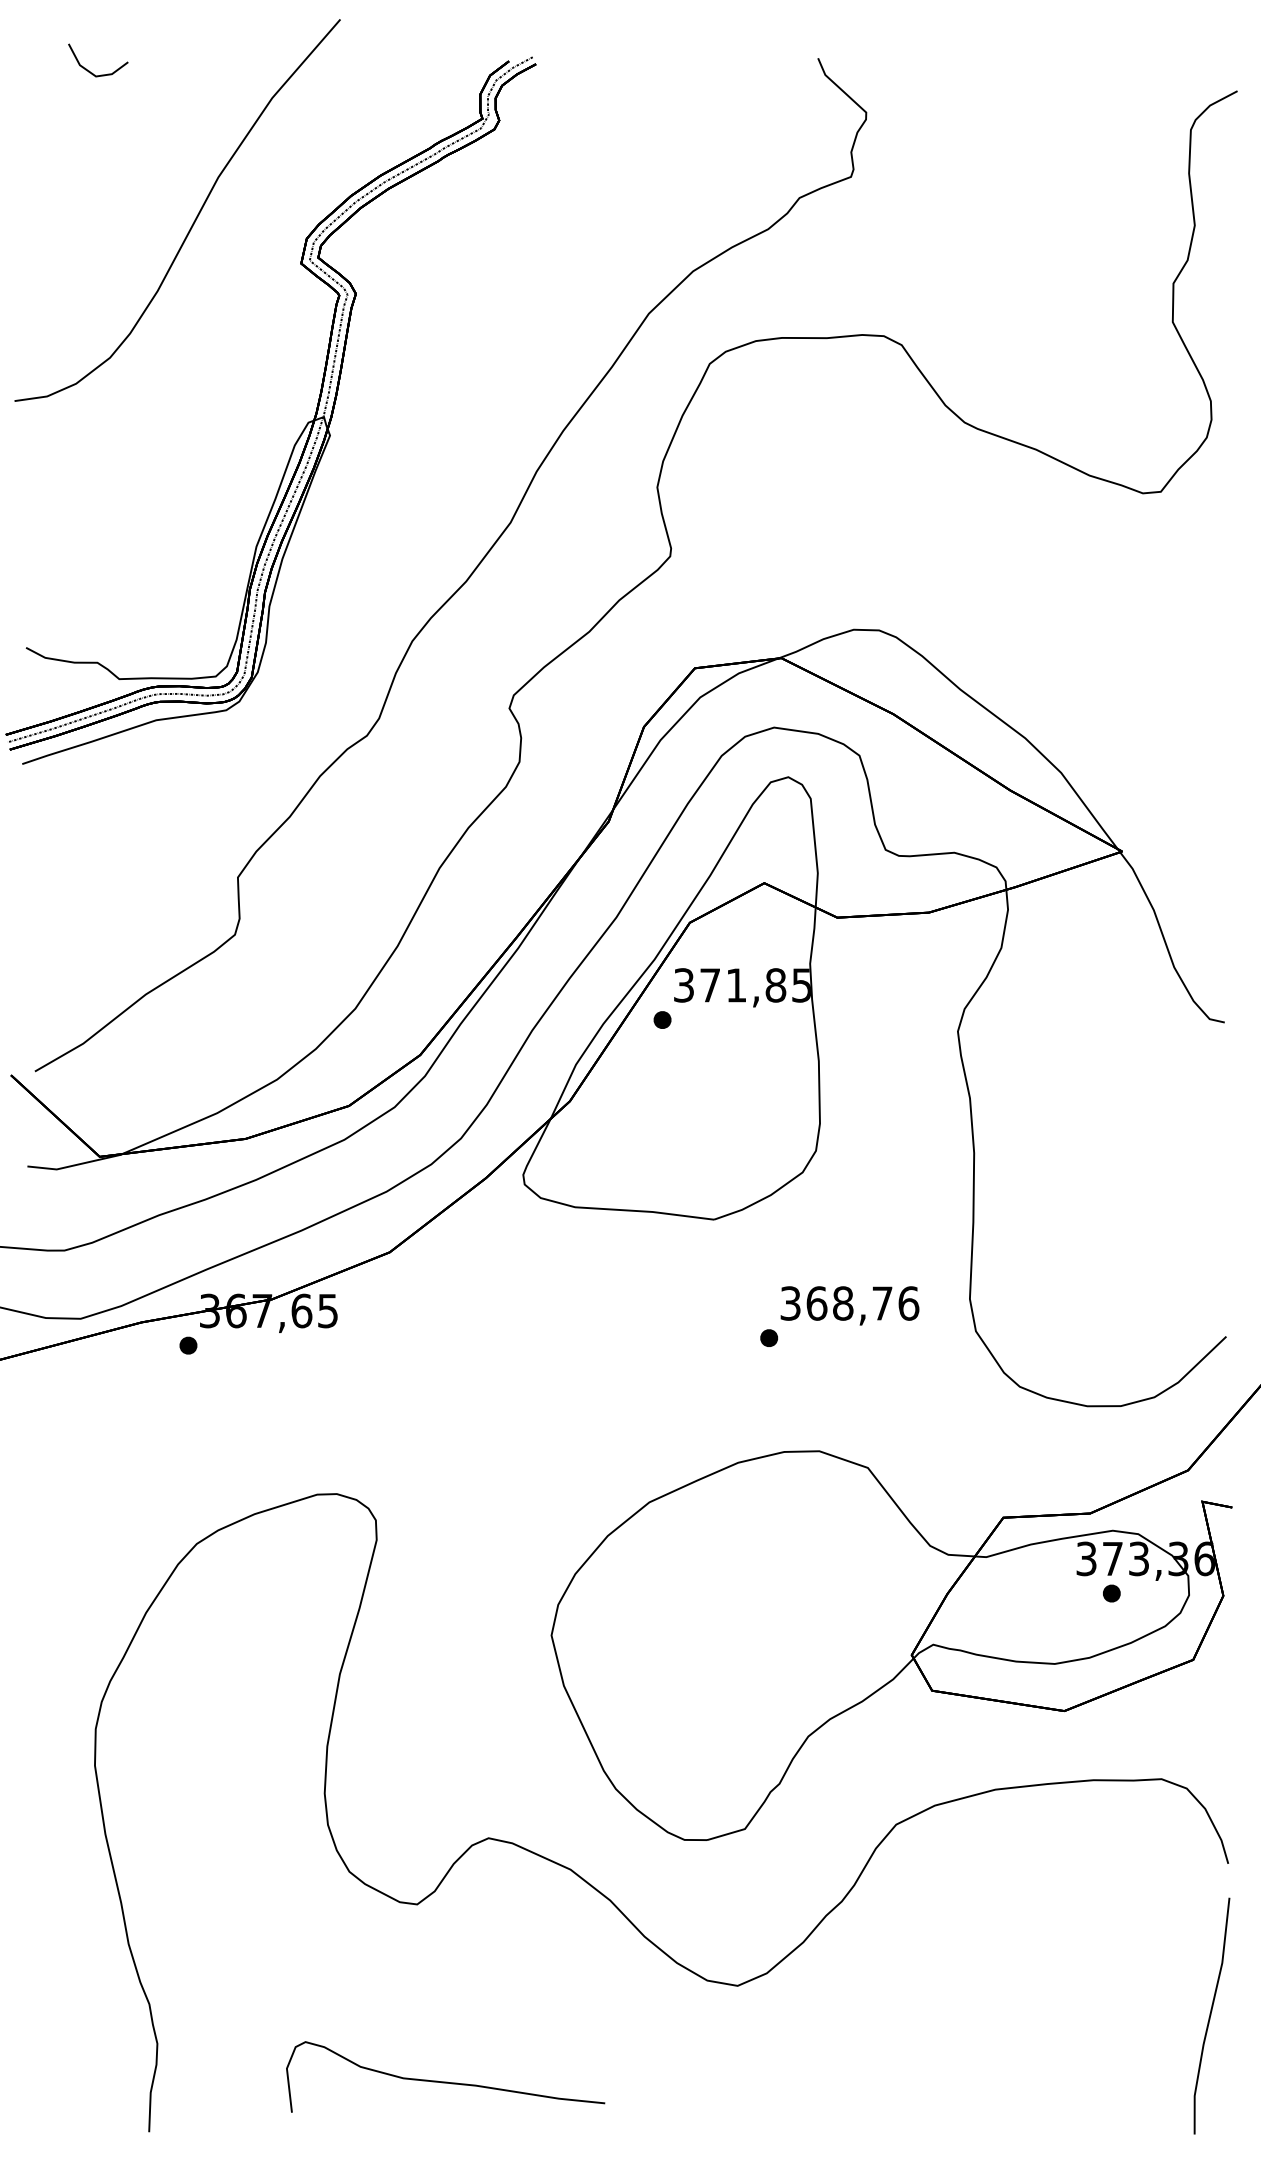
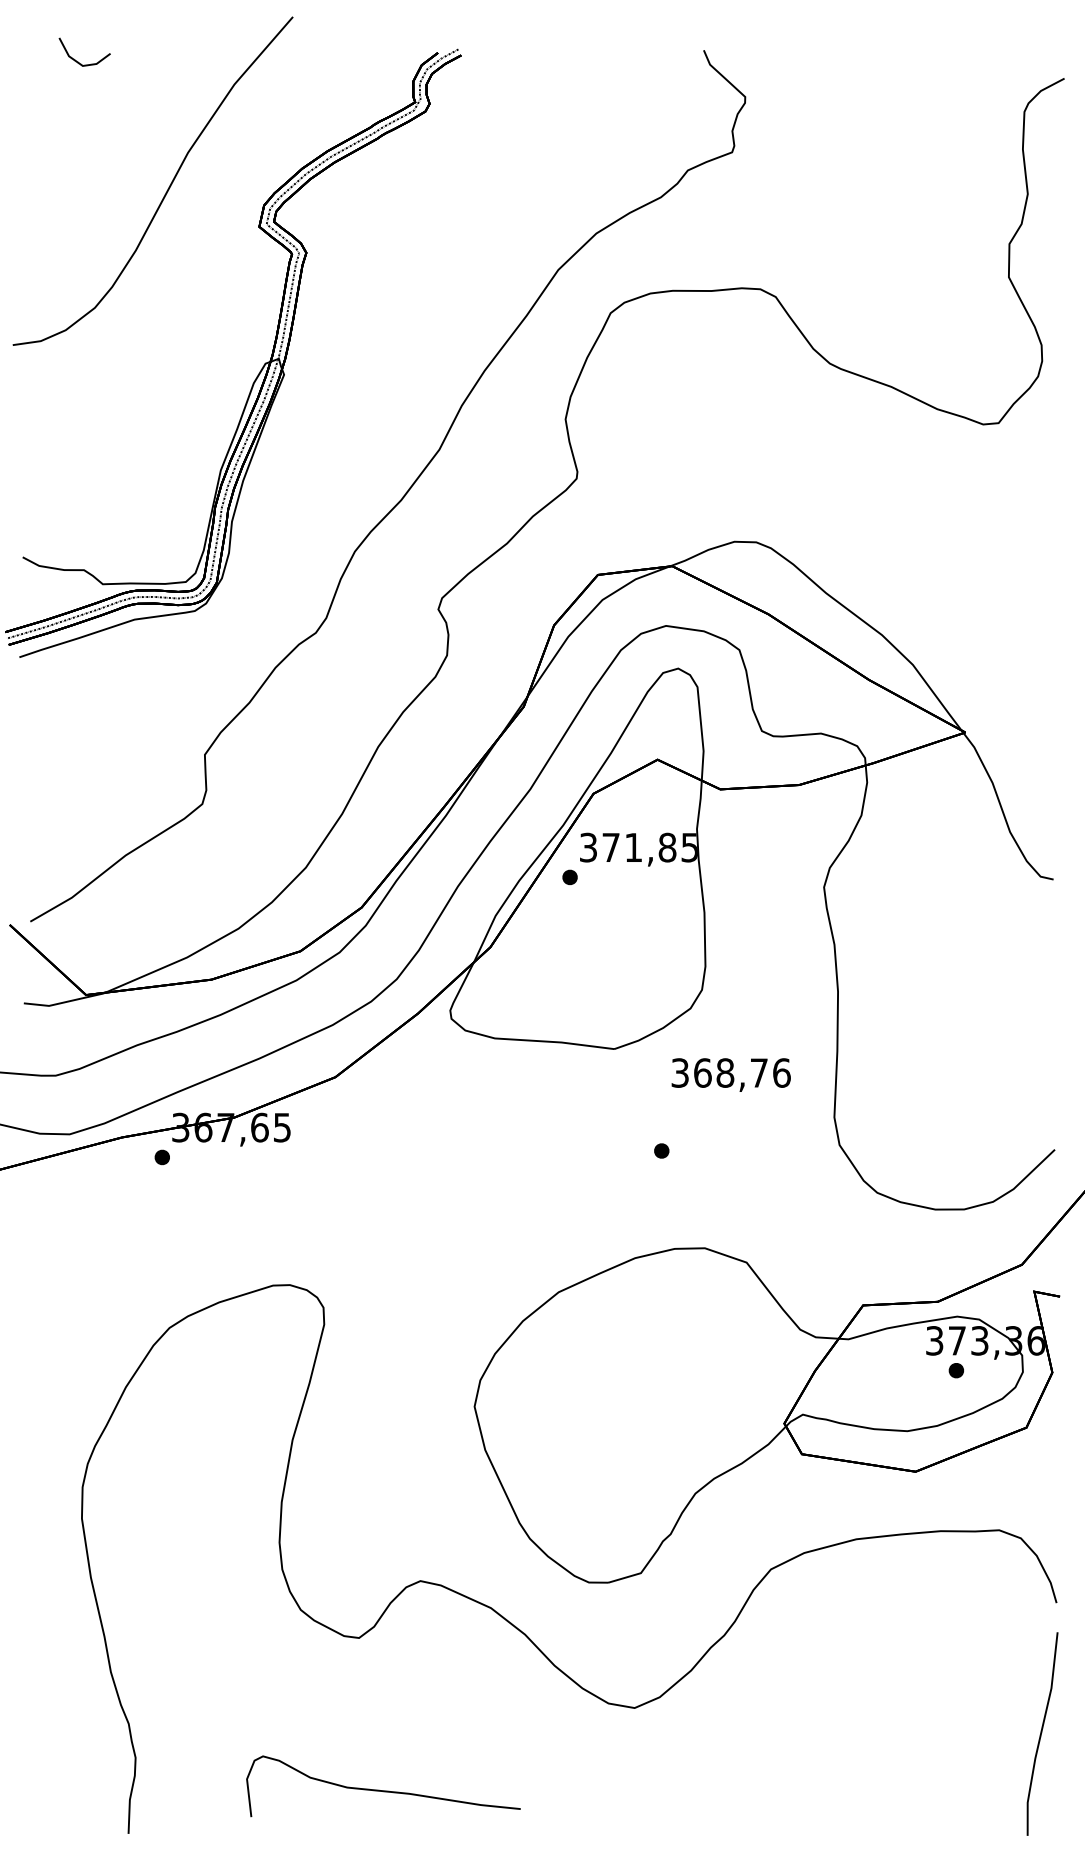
text: (849, 1305) -> (730, 1074), moved

